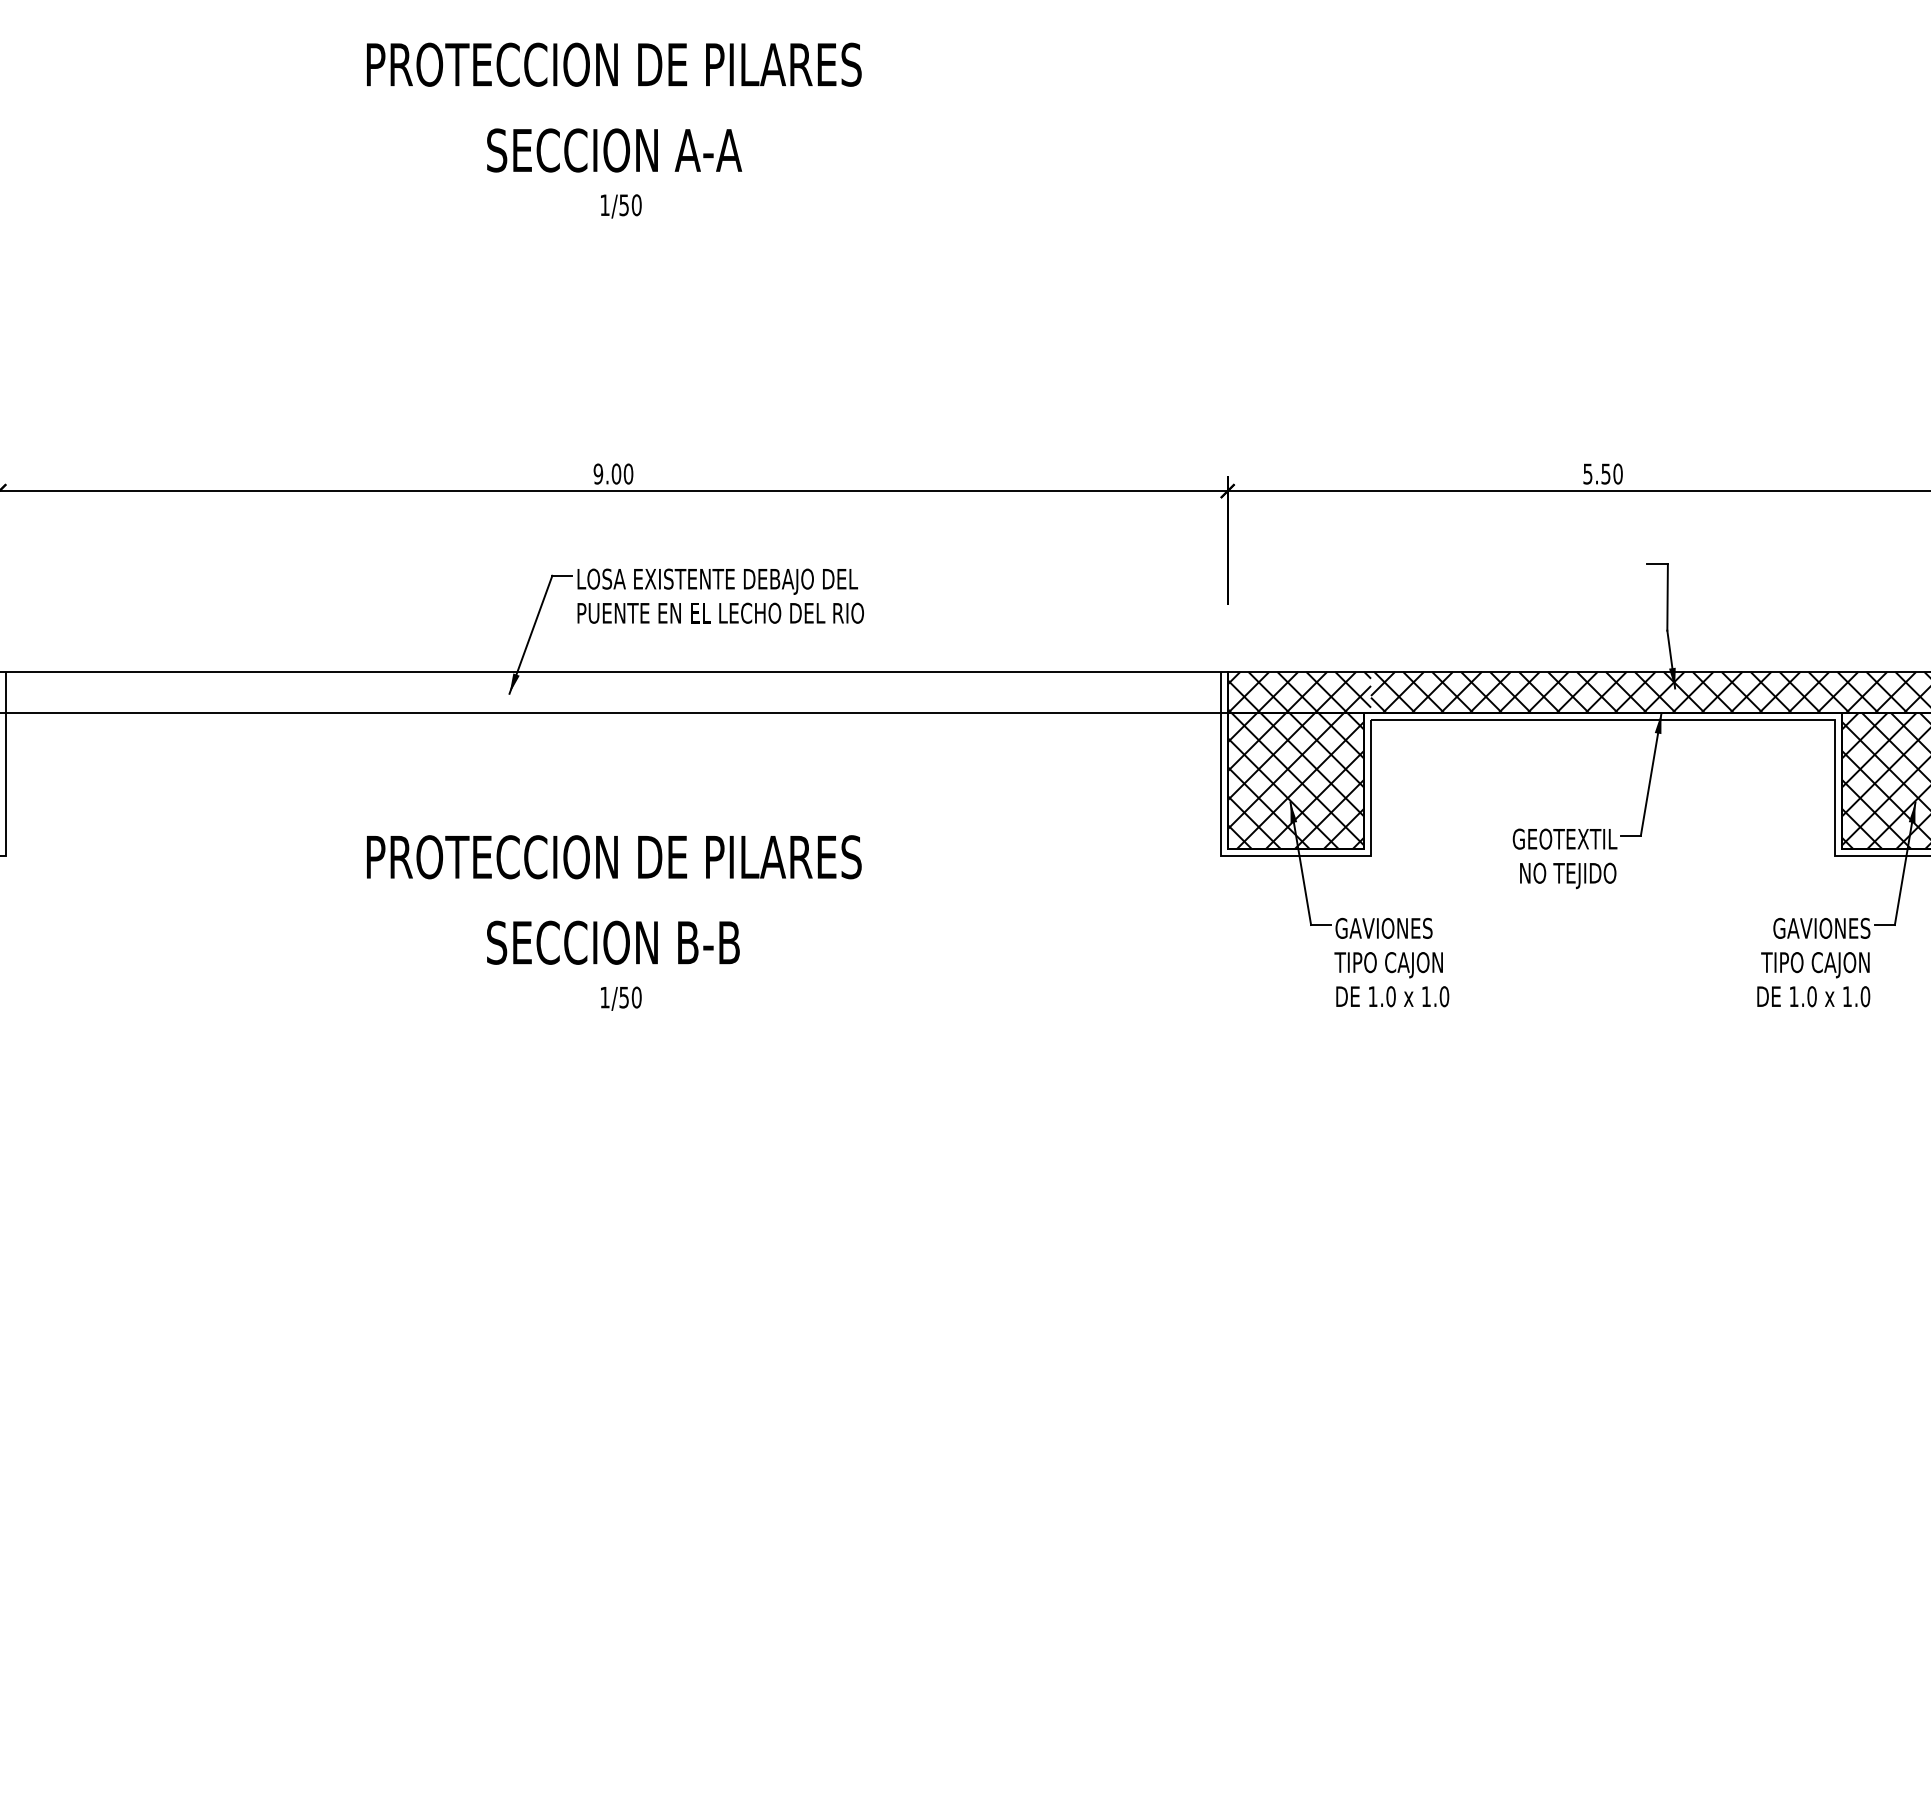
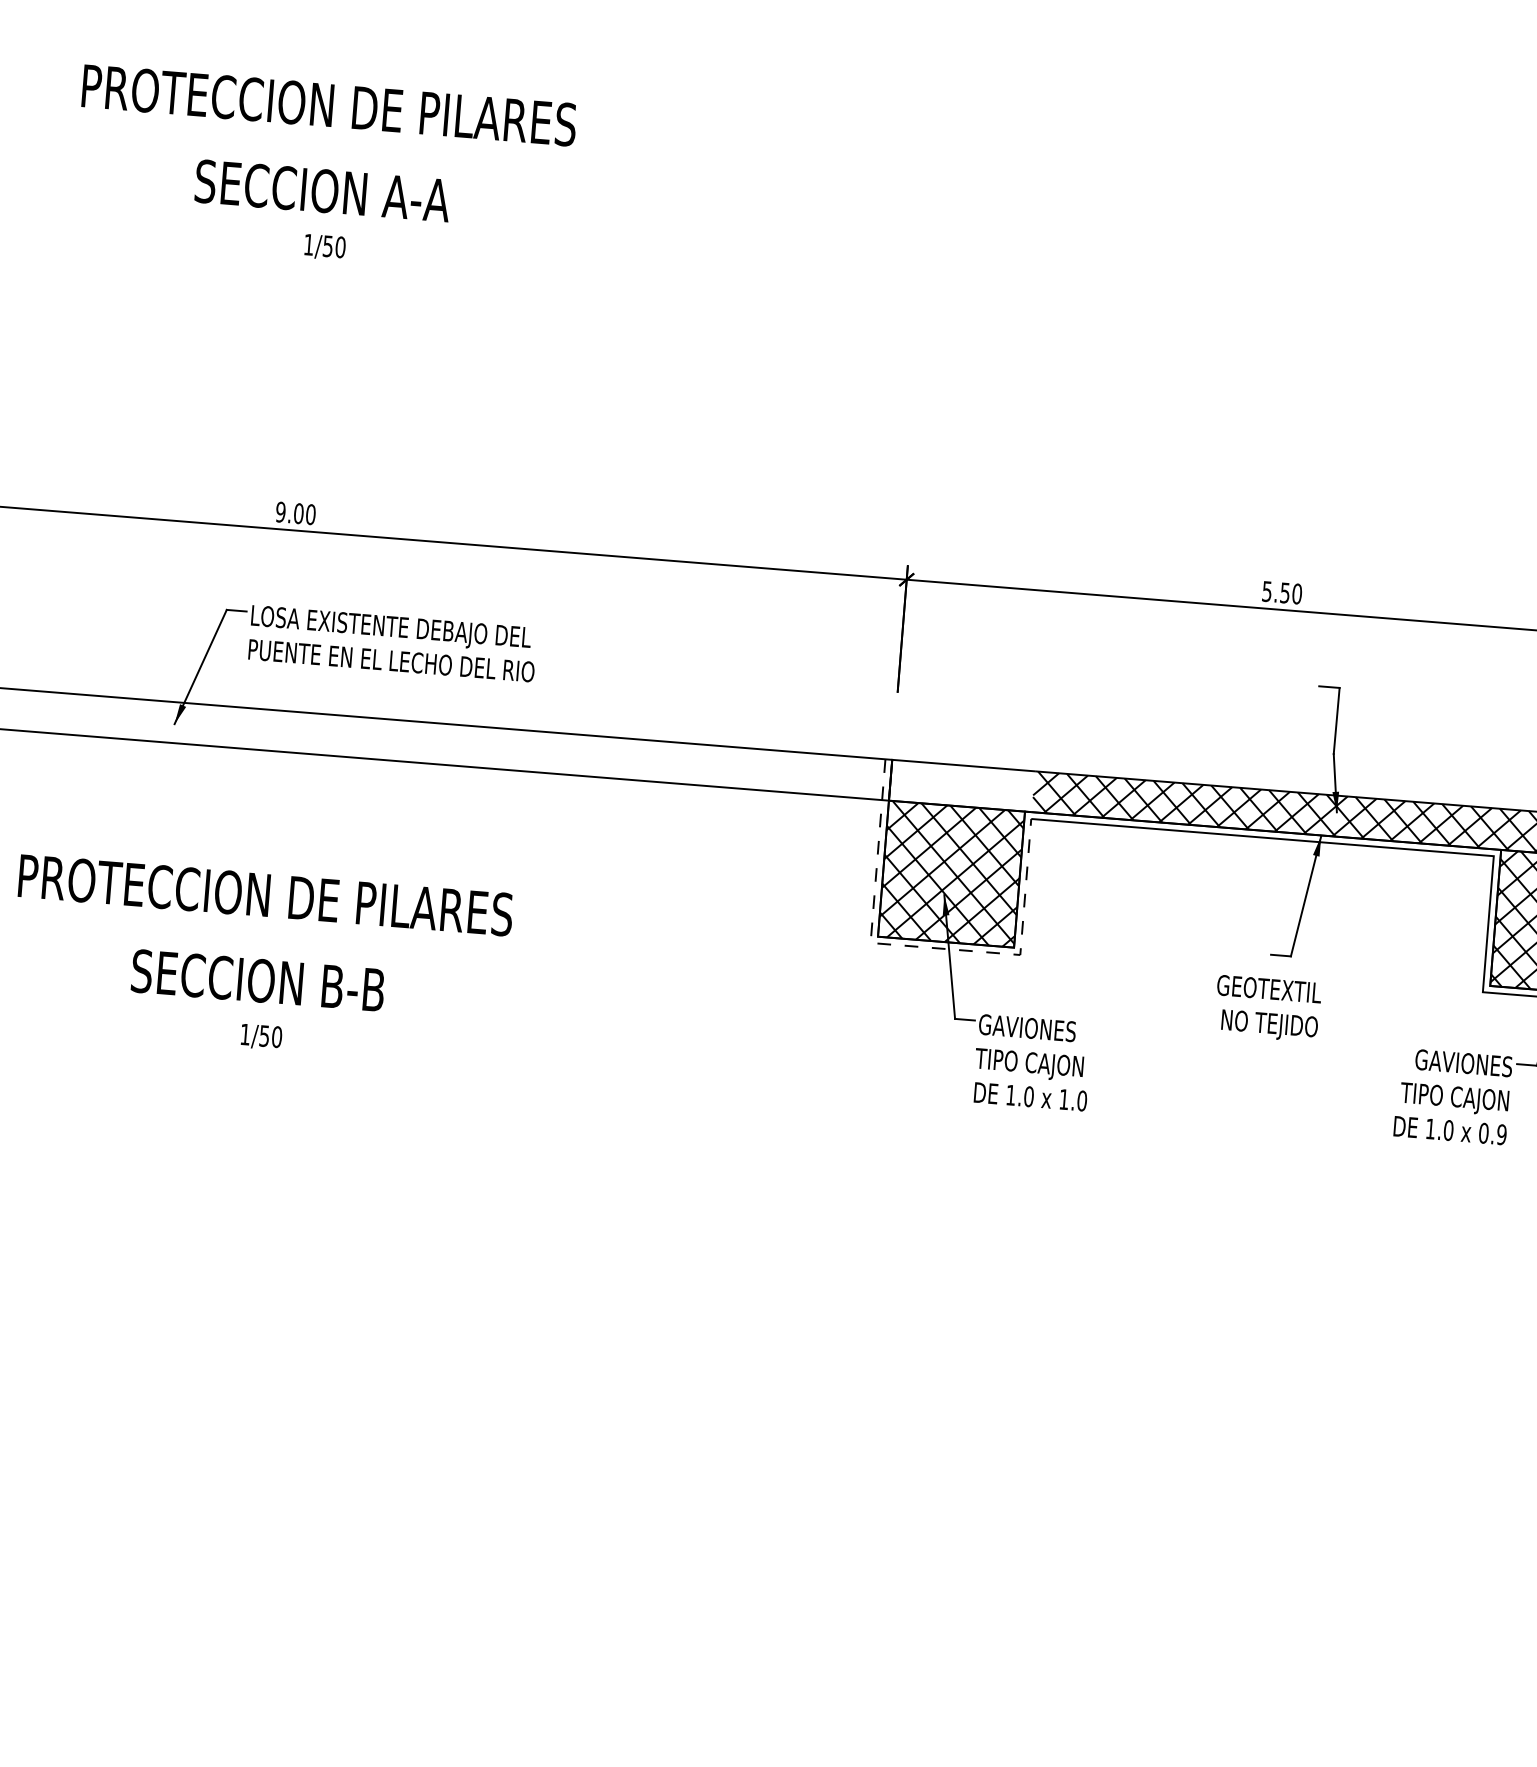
hatch: (1299, 691) -> (962, 785), removed
line: (1272, 856) -> (922, 947), solid -> dashed
text: (1564, 858) -> (1267, 1008), moved
text: (1856, 996) -> (1492, 1133), 1.0 -> 0.9

